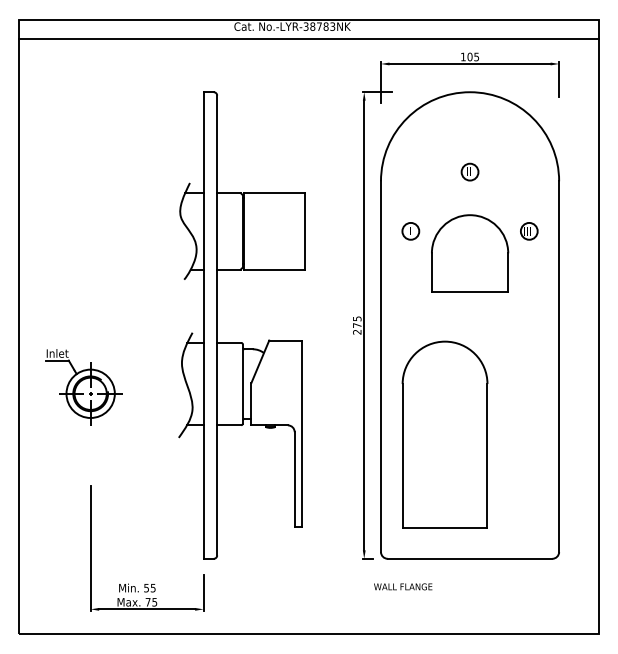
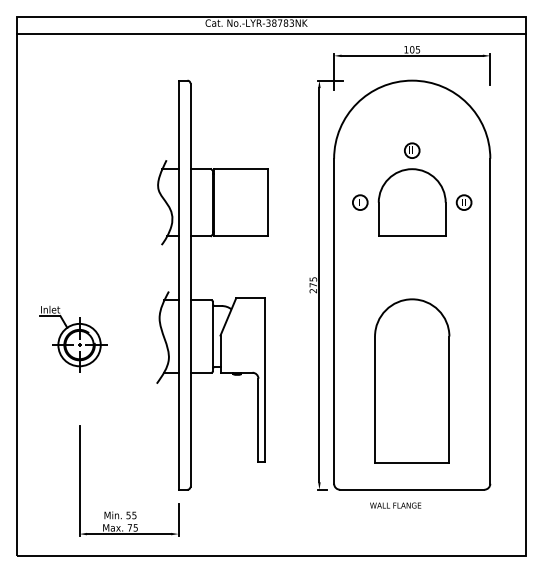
part: (470, 253) -> (412, 202), moved
part: (444, 434) -> (411, 380), moved
text: (403, 586) -> (395, 505), moved

